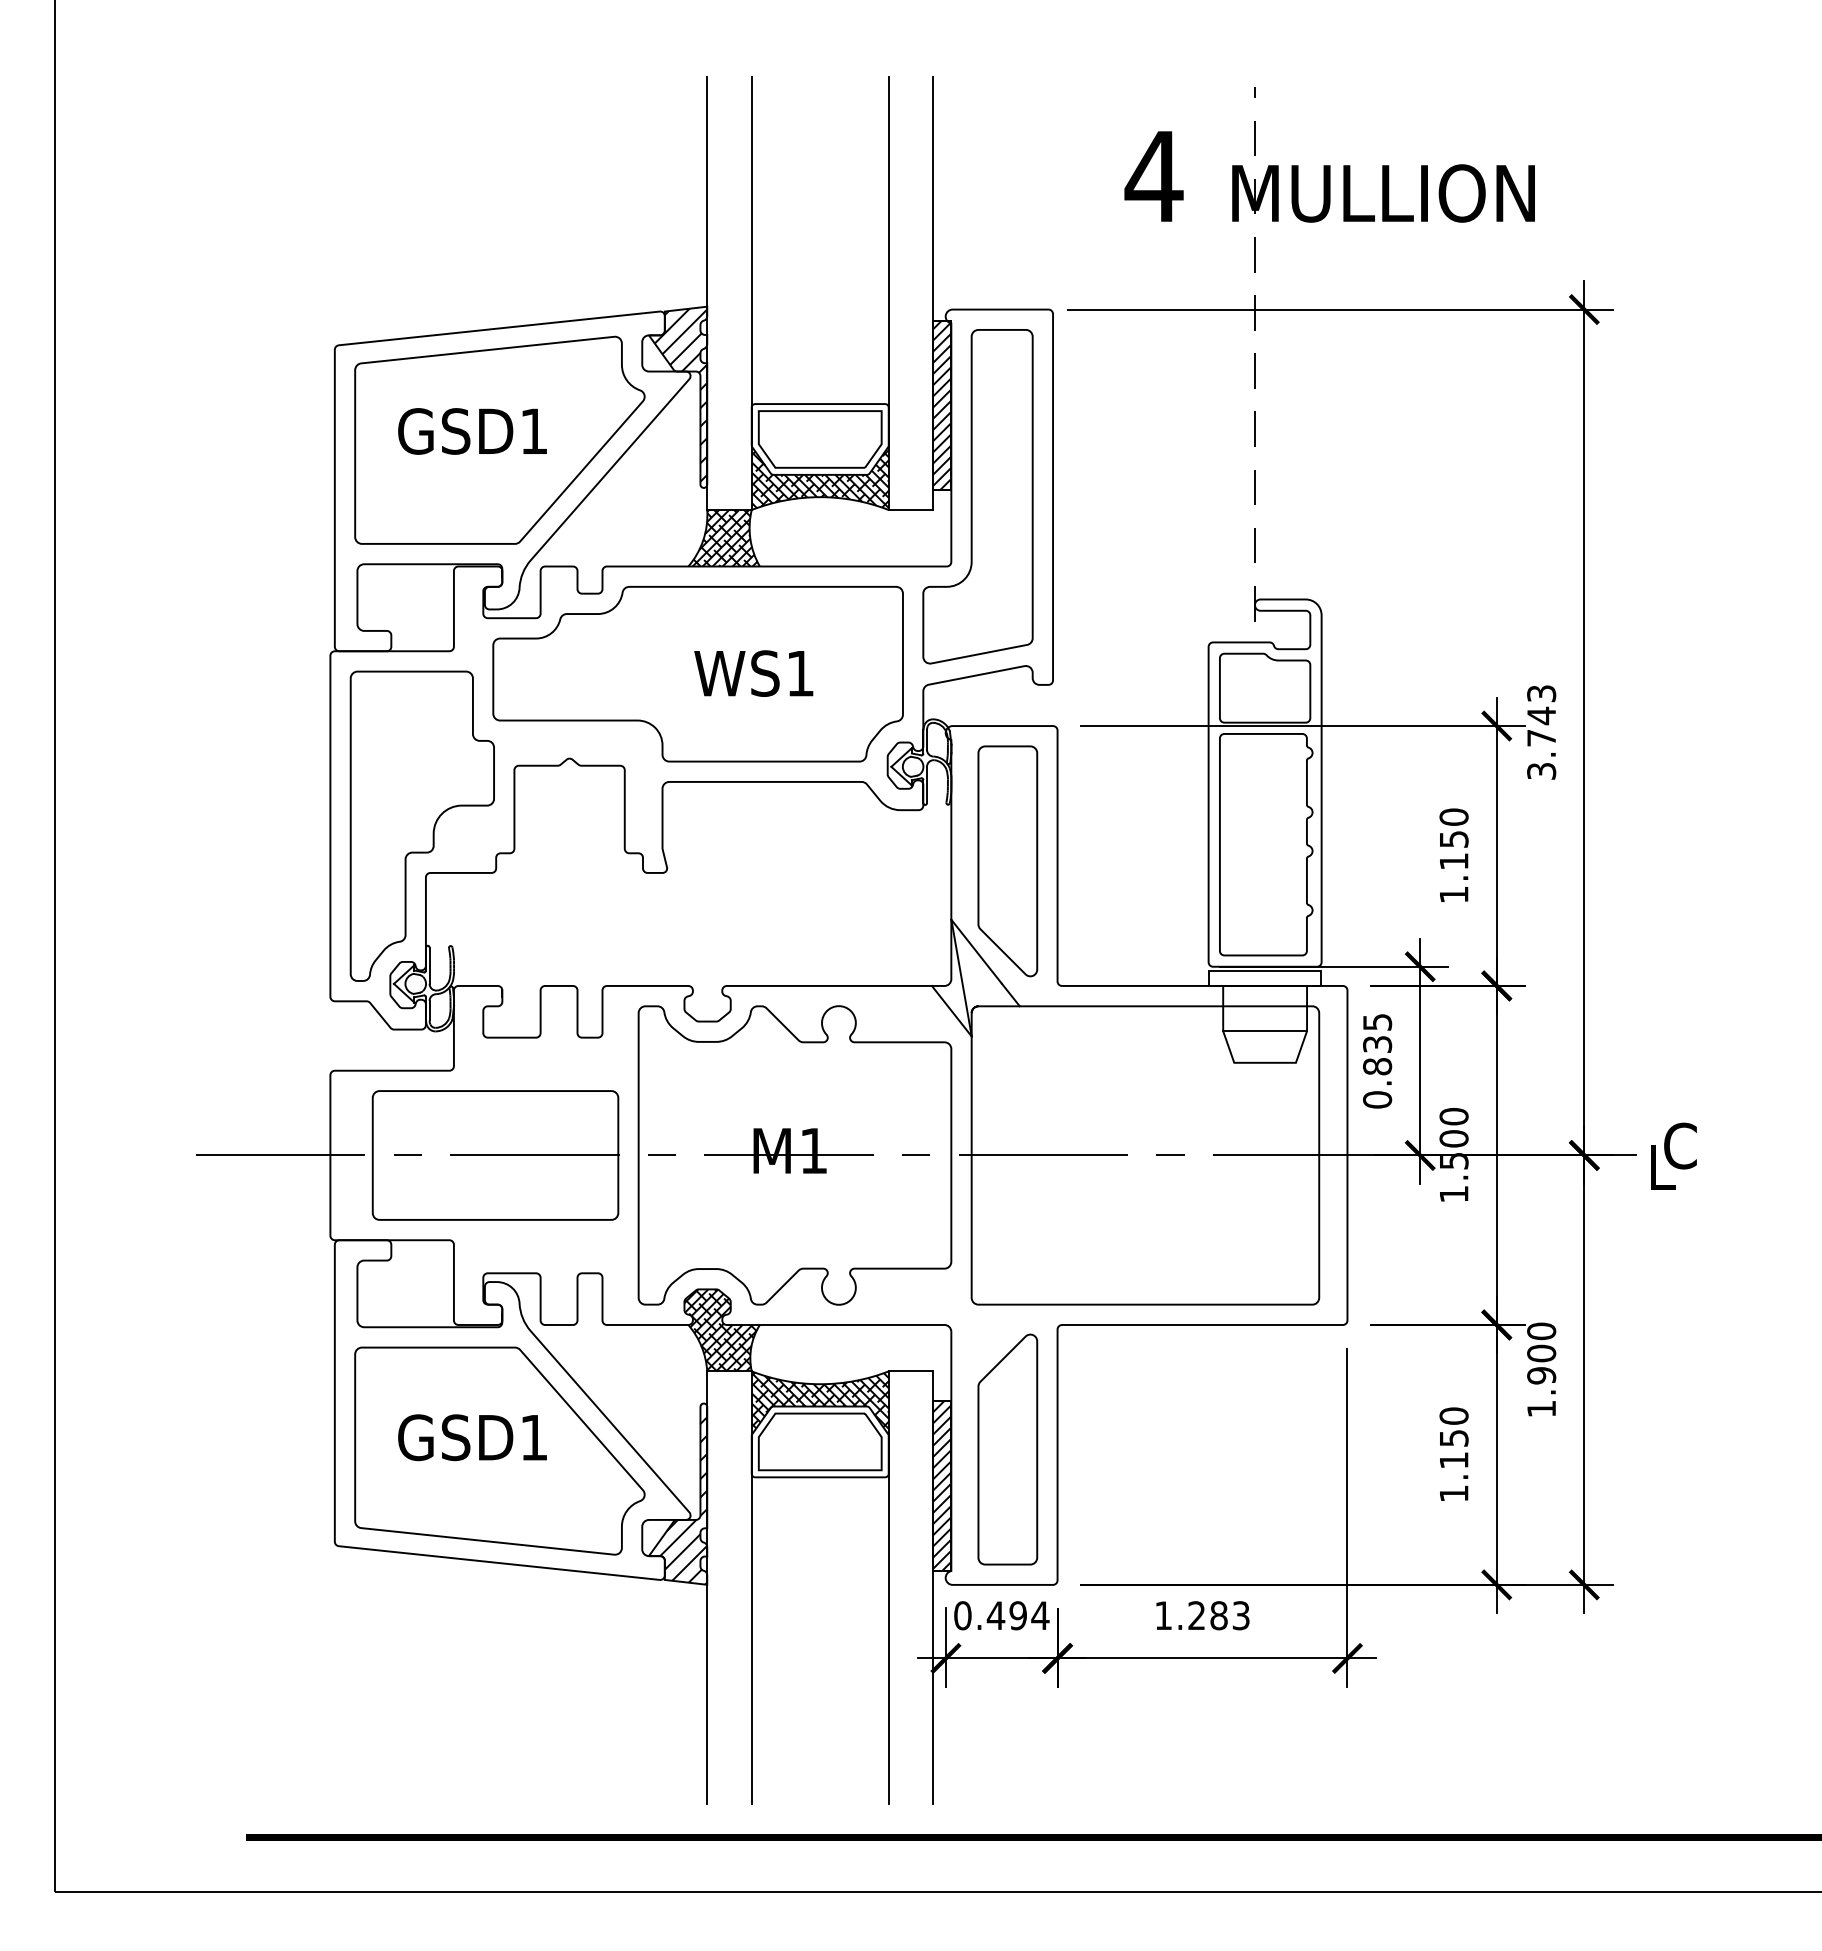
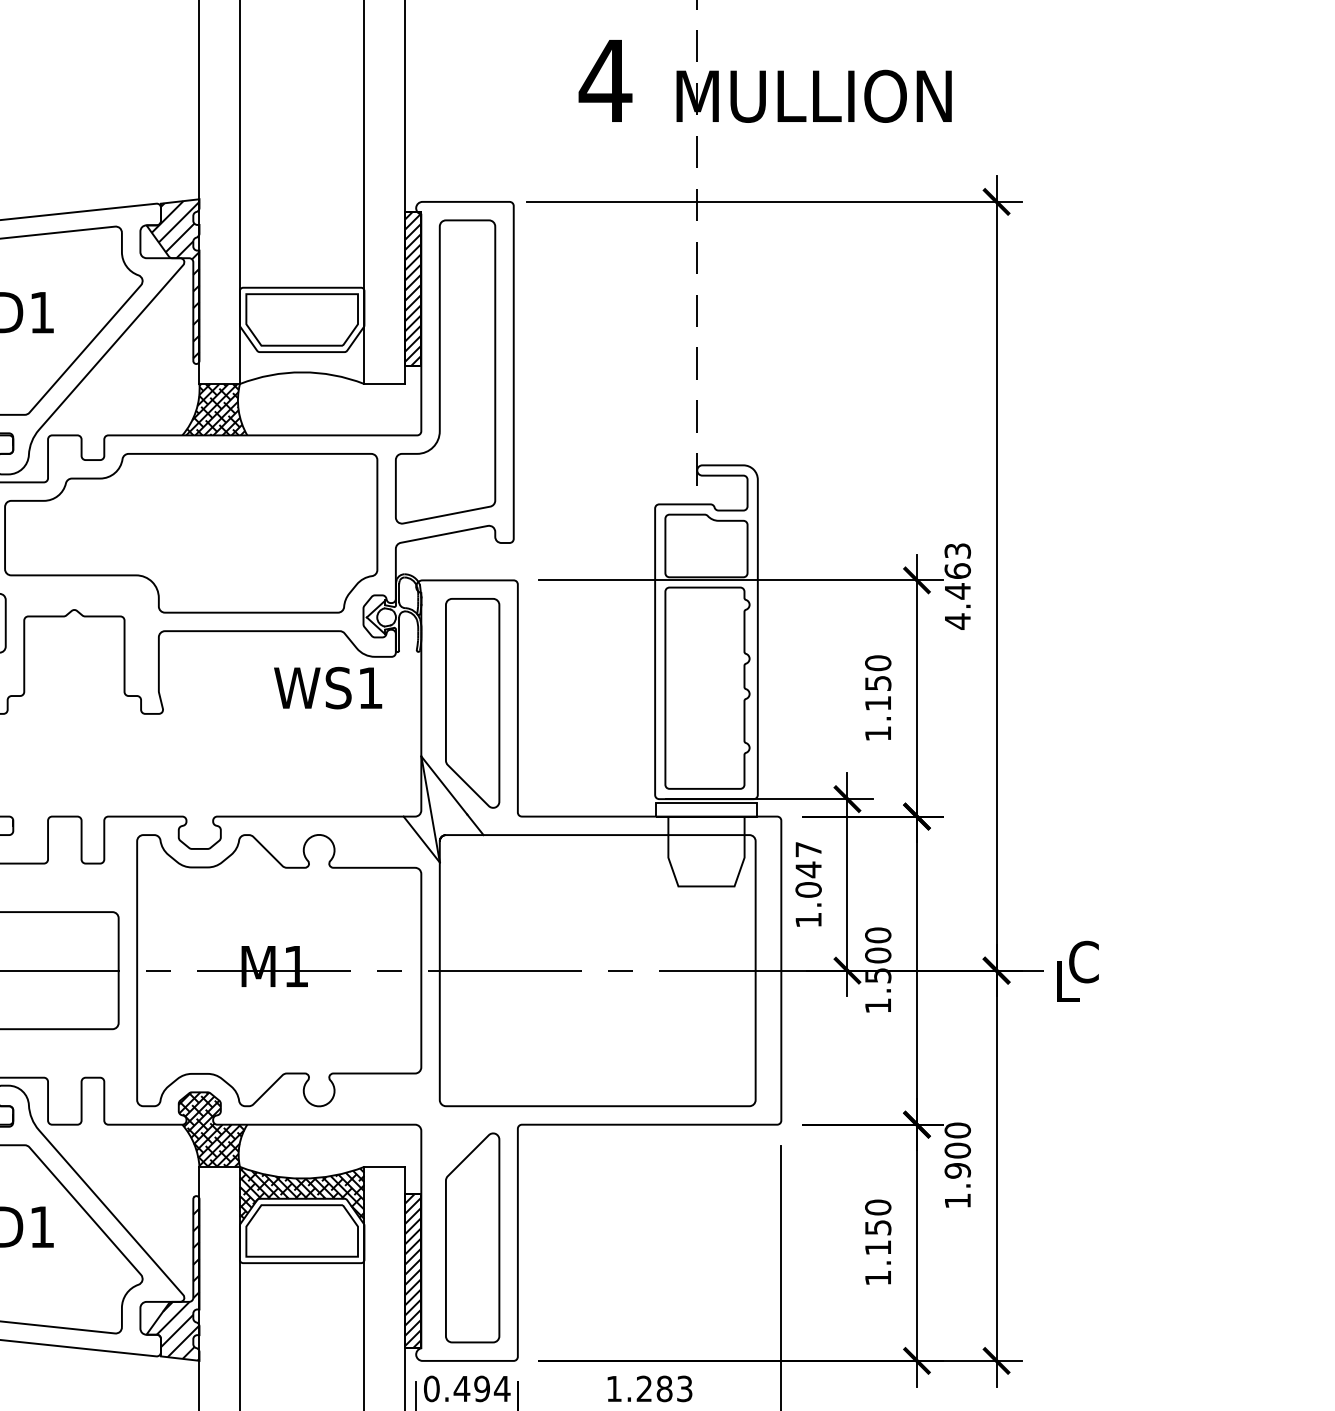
hatch: (819, 477) -> (301, 354), removed
text: (753, 673) -> (327, 688), moved
text: (1541, 743) -> (957, 596), 3.743 -> 4.463
line: (1265, 1031) -> (706, 857), removed
text: (1377, 1061) -> (808, 885), 0.835 -> 1.047

